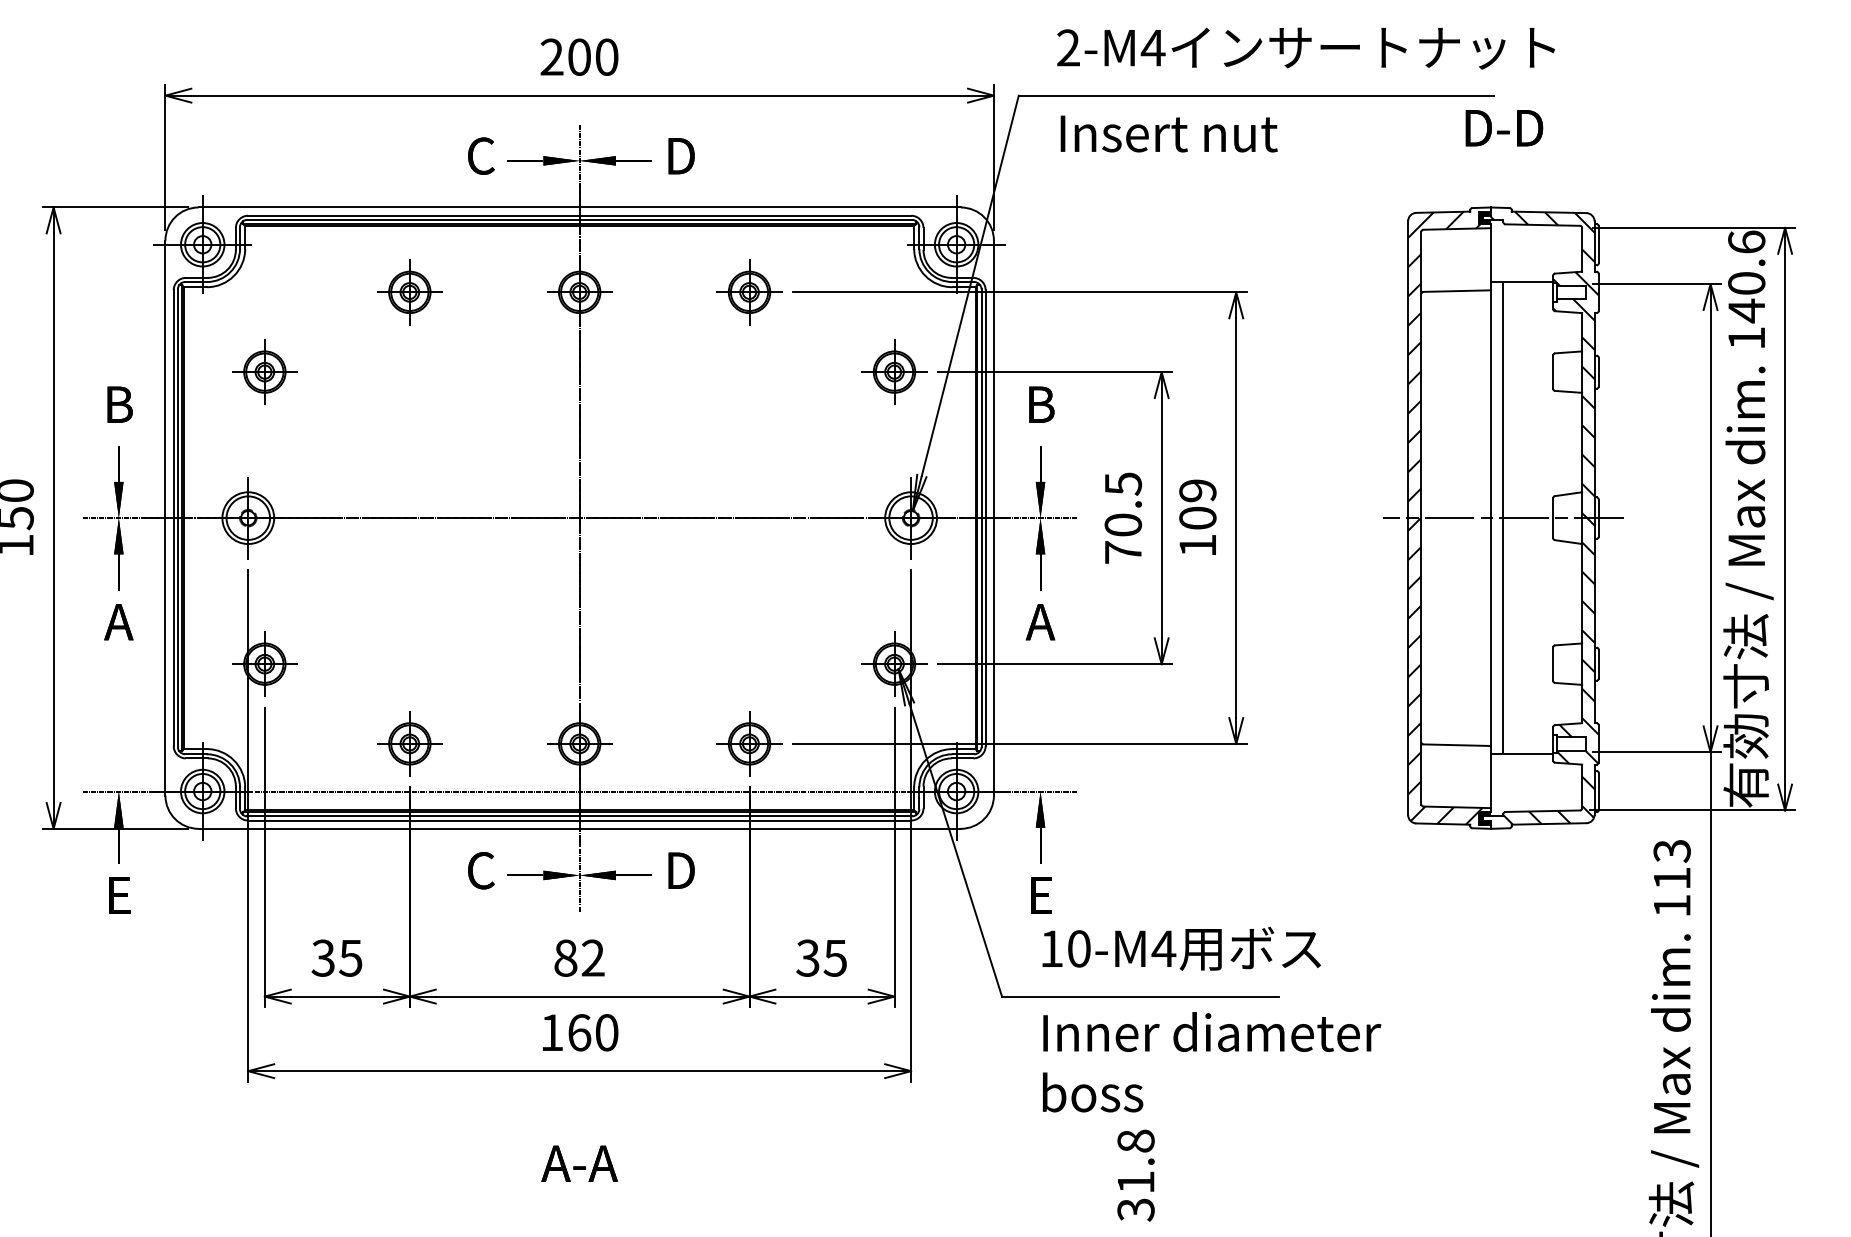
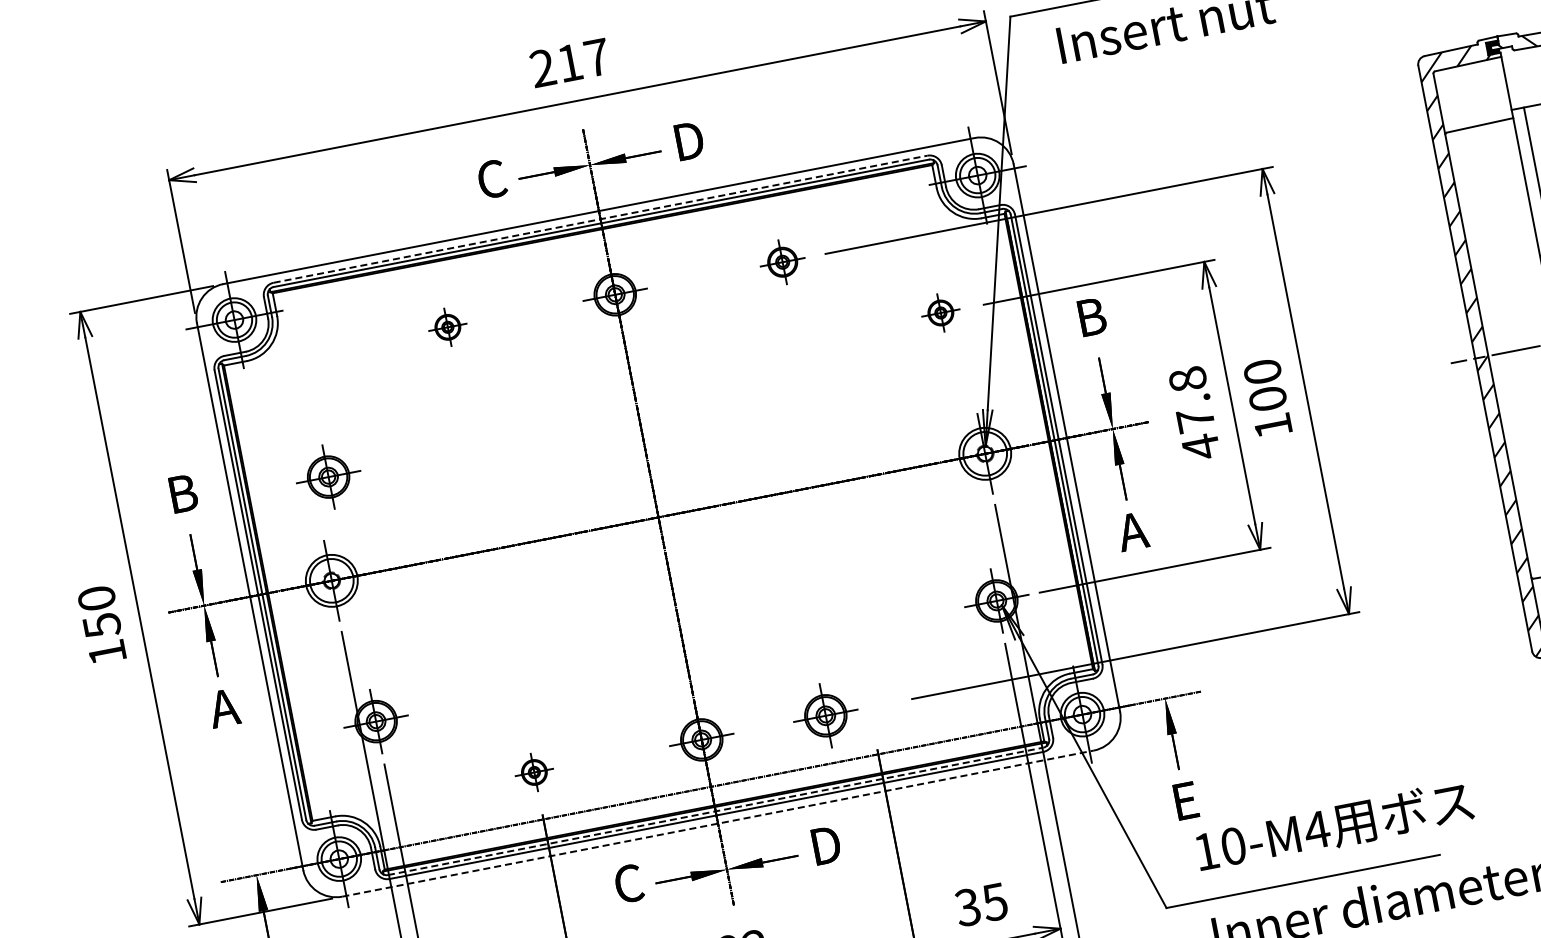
text: (593, 56) -> (583, 59), 200 -> 217
line: (579, 215) -> (600, 219), solid -> dashed
part: (409, 292) -> (447, 327), size x0.6
part: (749, 292) -> (782, 262), size x0.7
part: (264, 371) -> (328, 476), moved
part: (894, 371) -> (940, 312), size x0.6
text: (1197, 490) -> (1262, 371), 109 -> 100
text: (1123, 518) -> (1194, 413), 70.5 -> 47.8
part: (409, 743) -> (533, 772), size x0.6
part: (749, 743) -> (825, 715), moved
line: (580, 816) -> (716, 811), solid -> dashed
line: (580, 828) -> (718, 823), solid -> dashed

